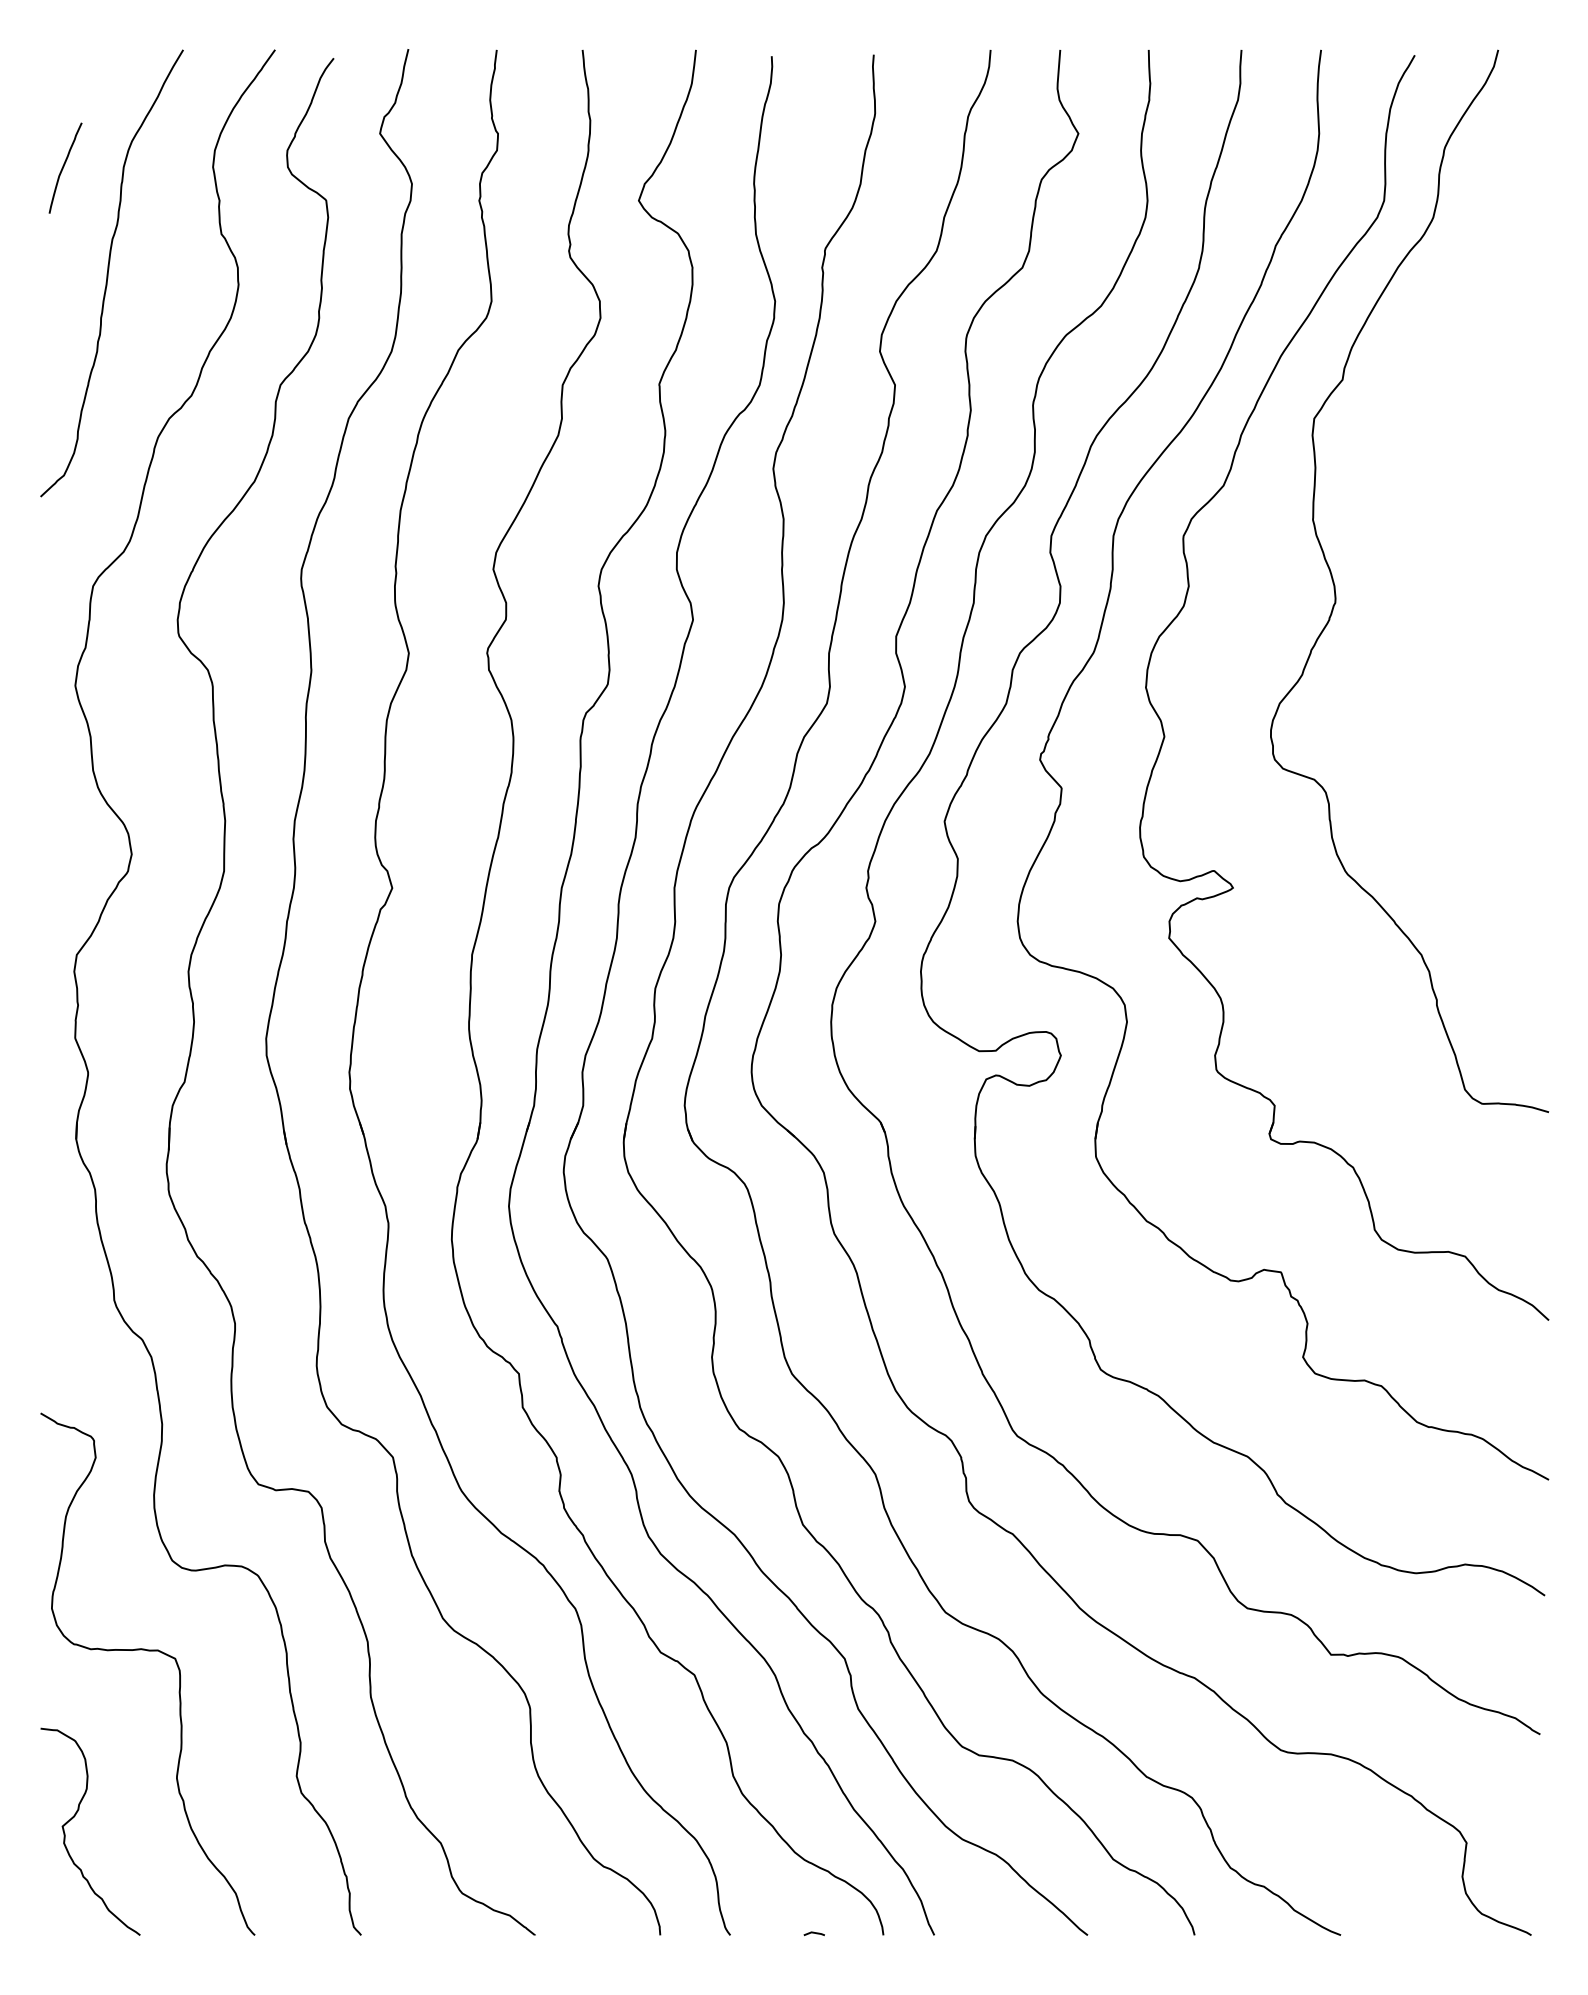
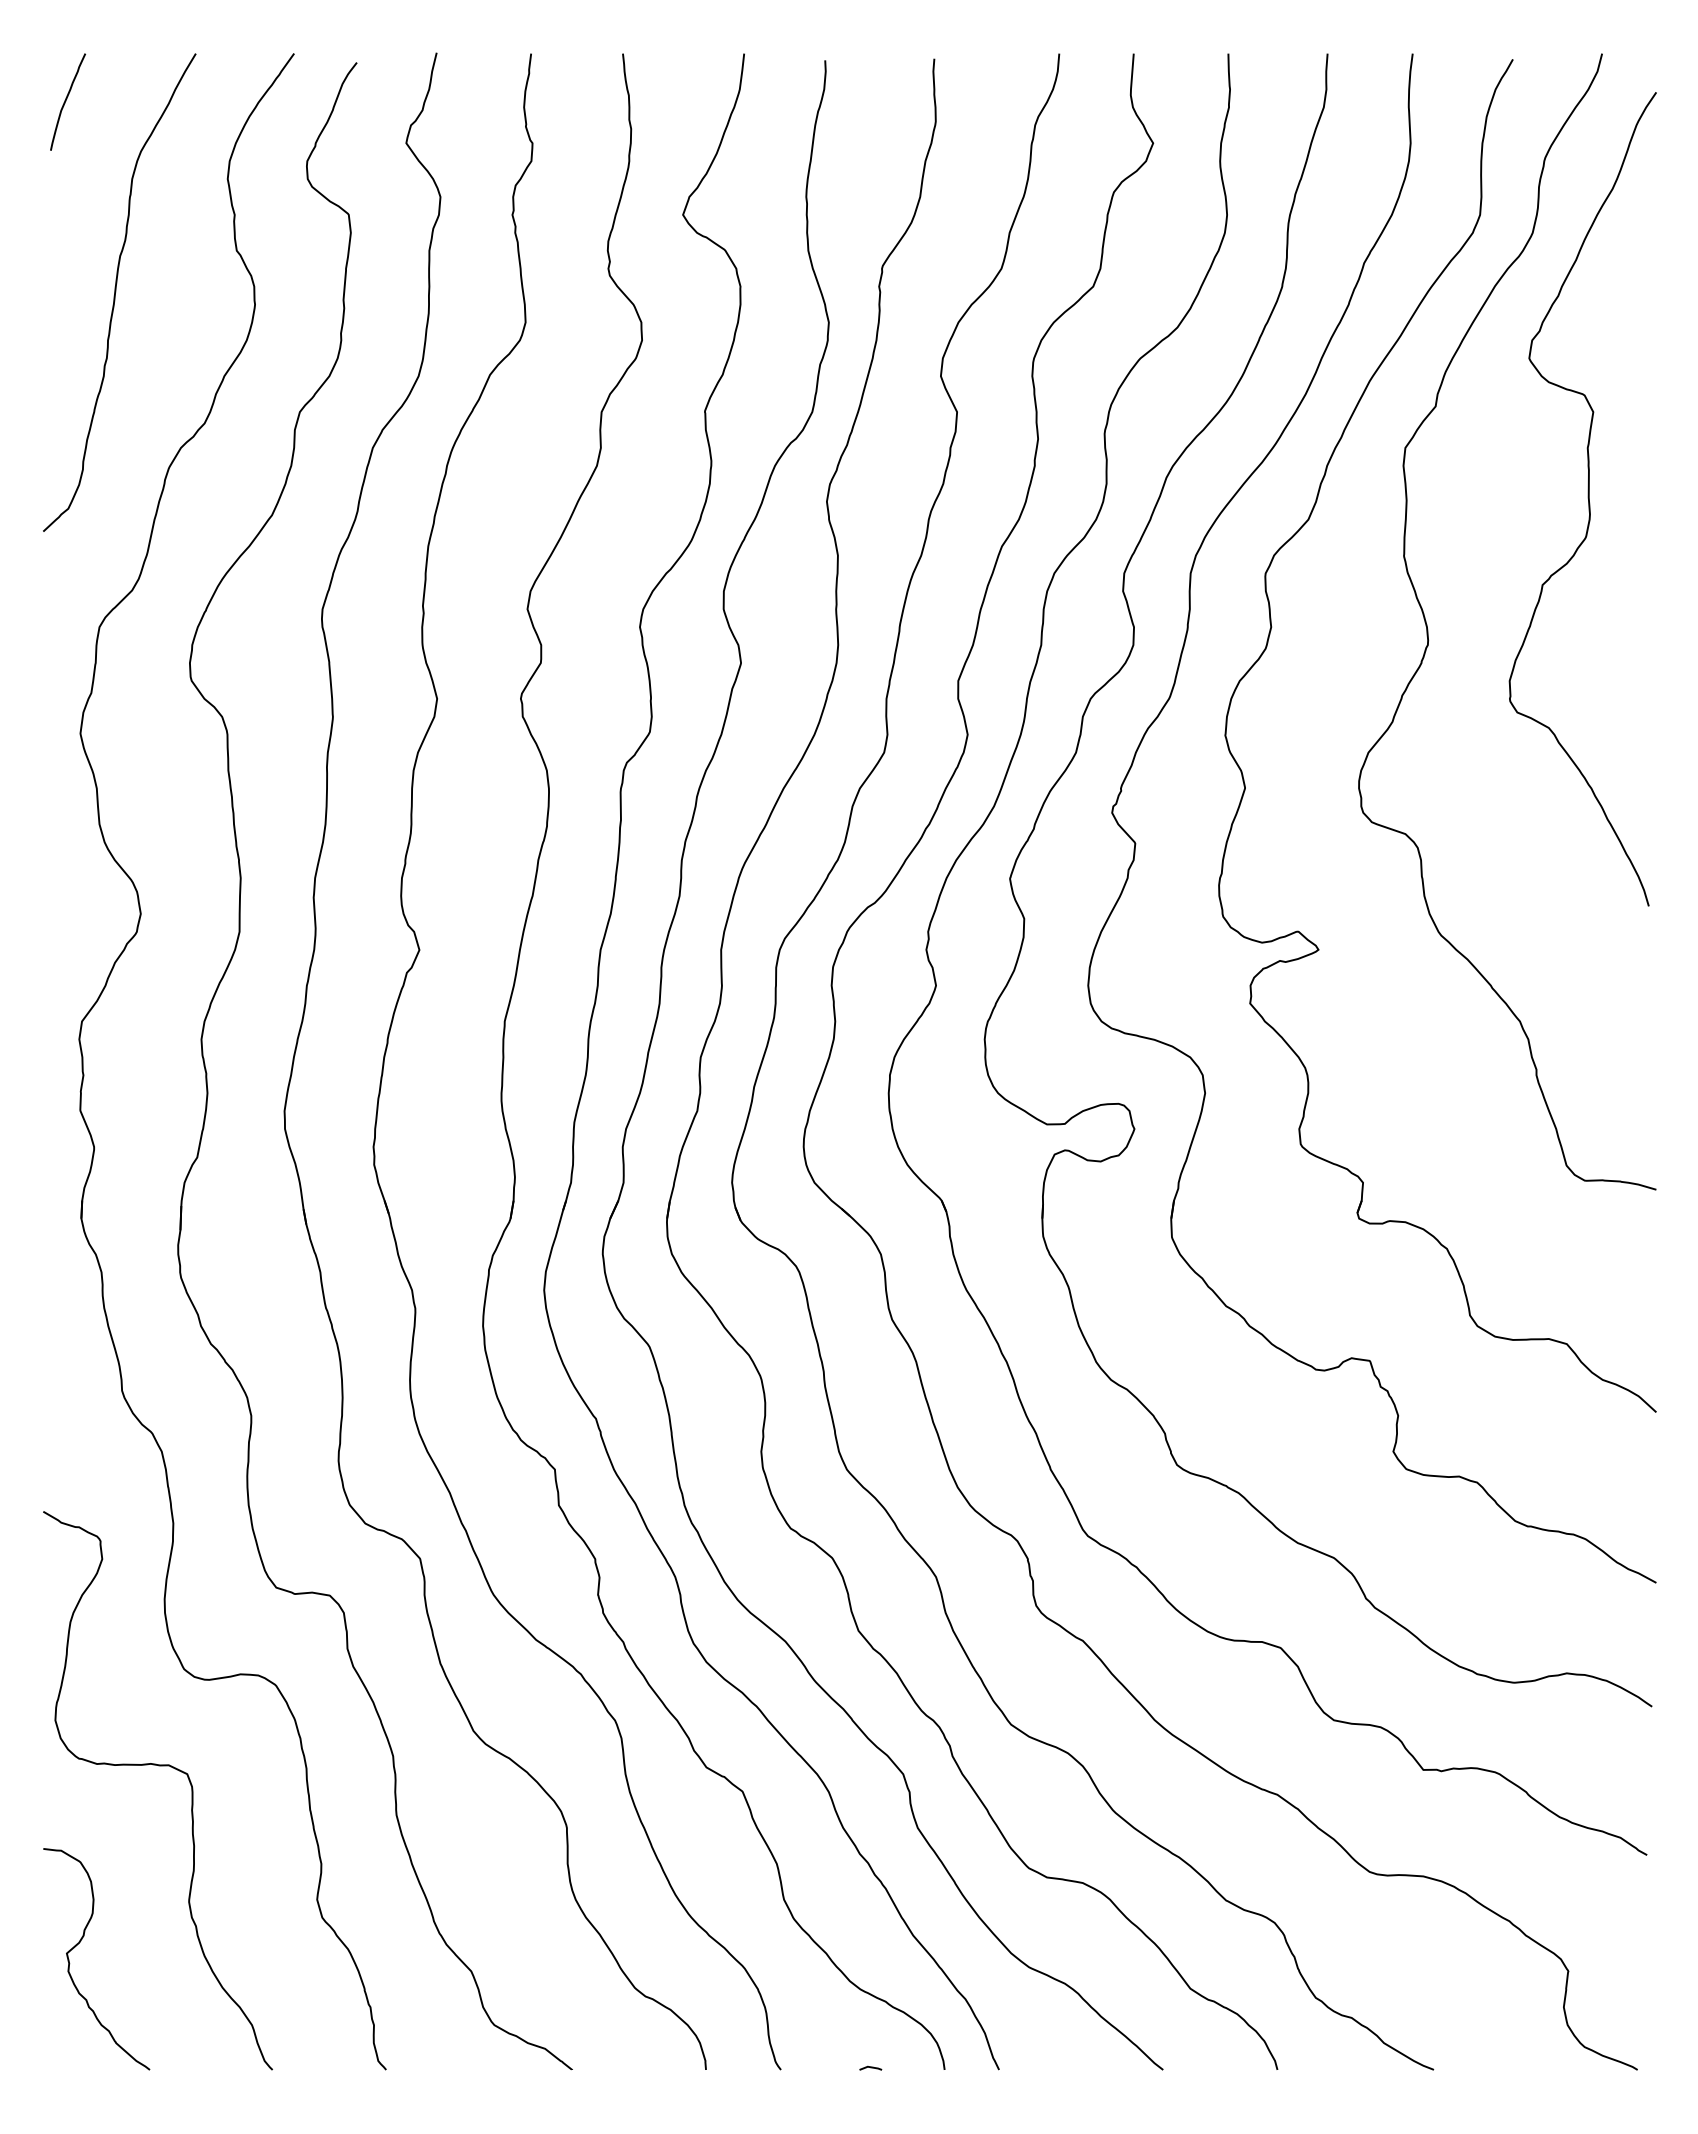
curve: (64, 167) -> (66, 101), moved
curve: (1484, 465) -> (1587, 498), added

